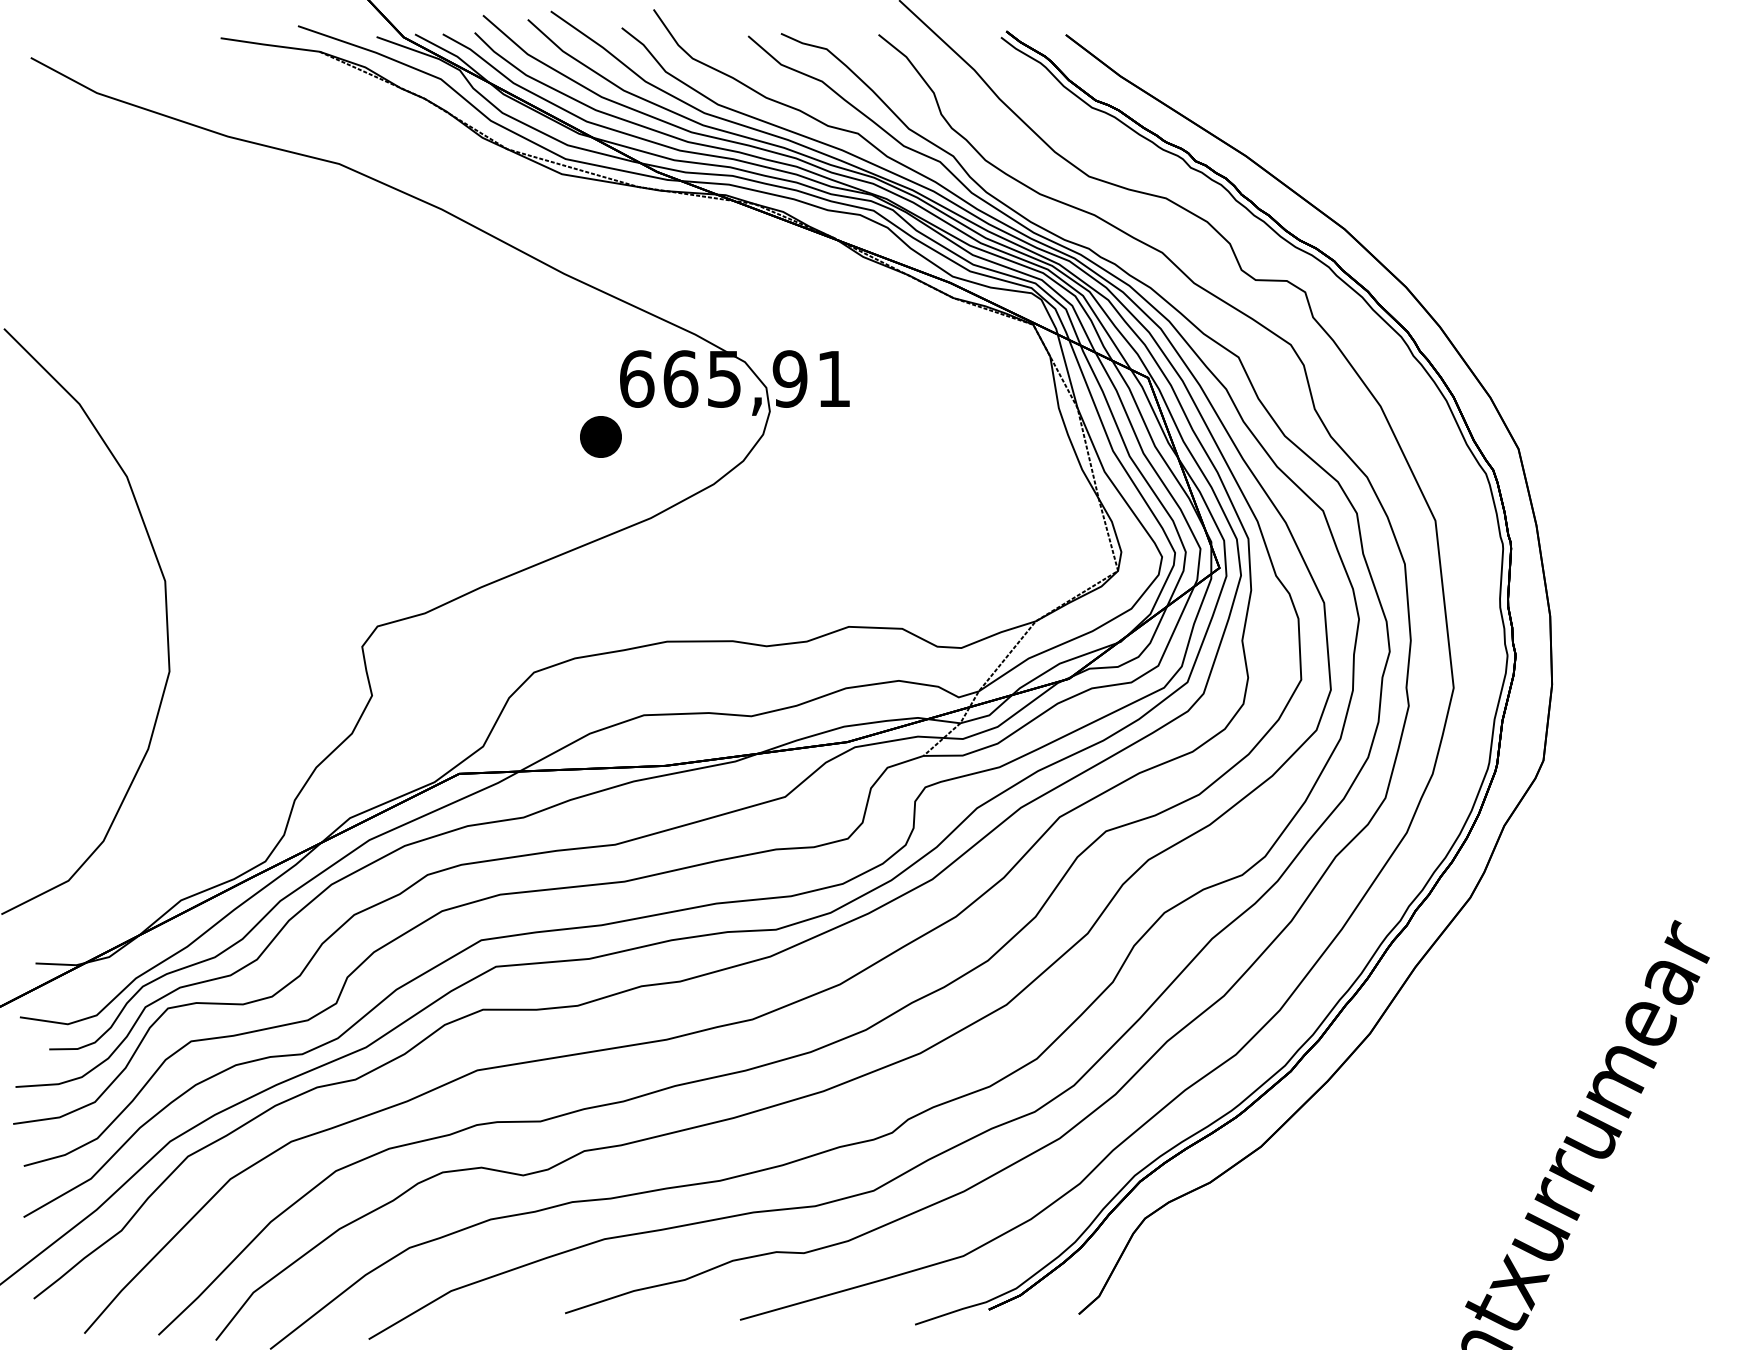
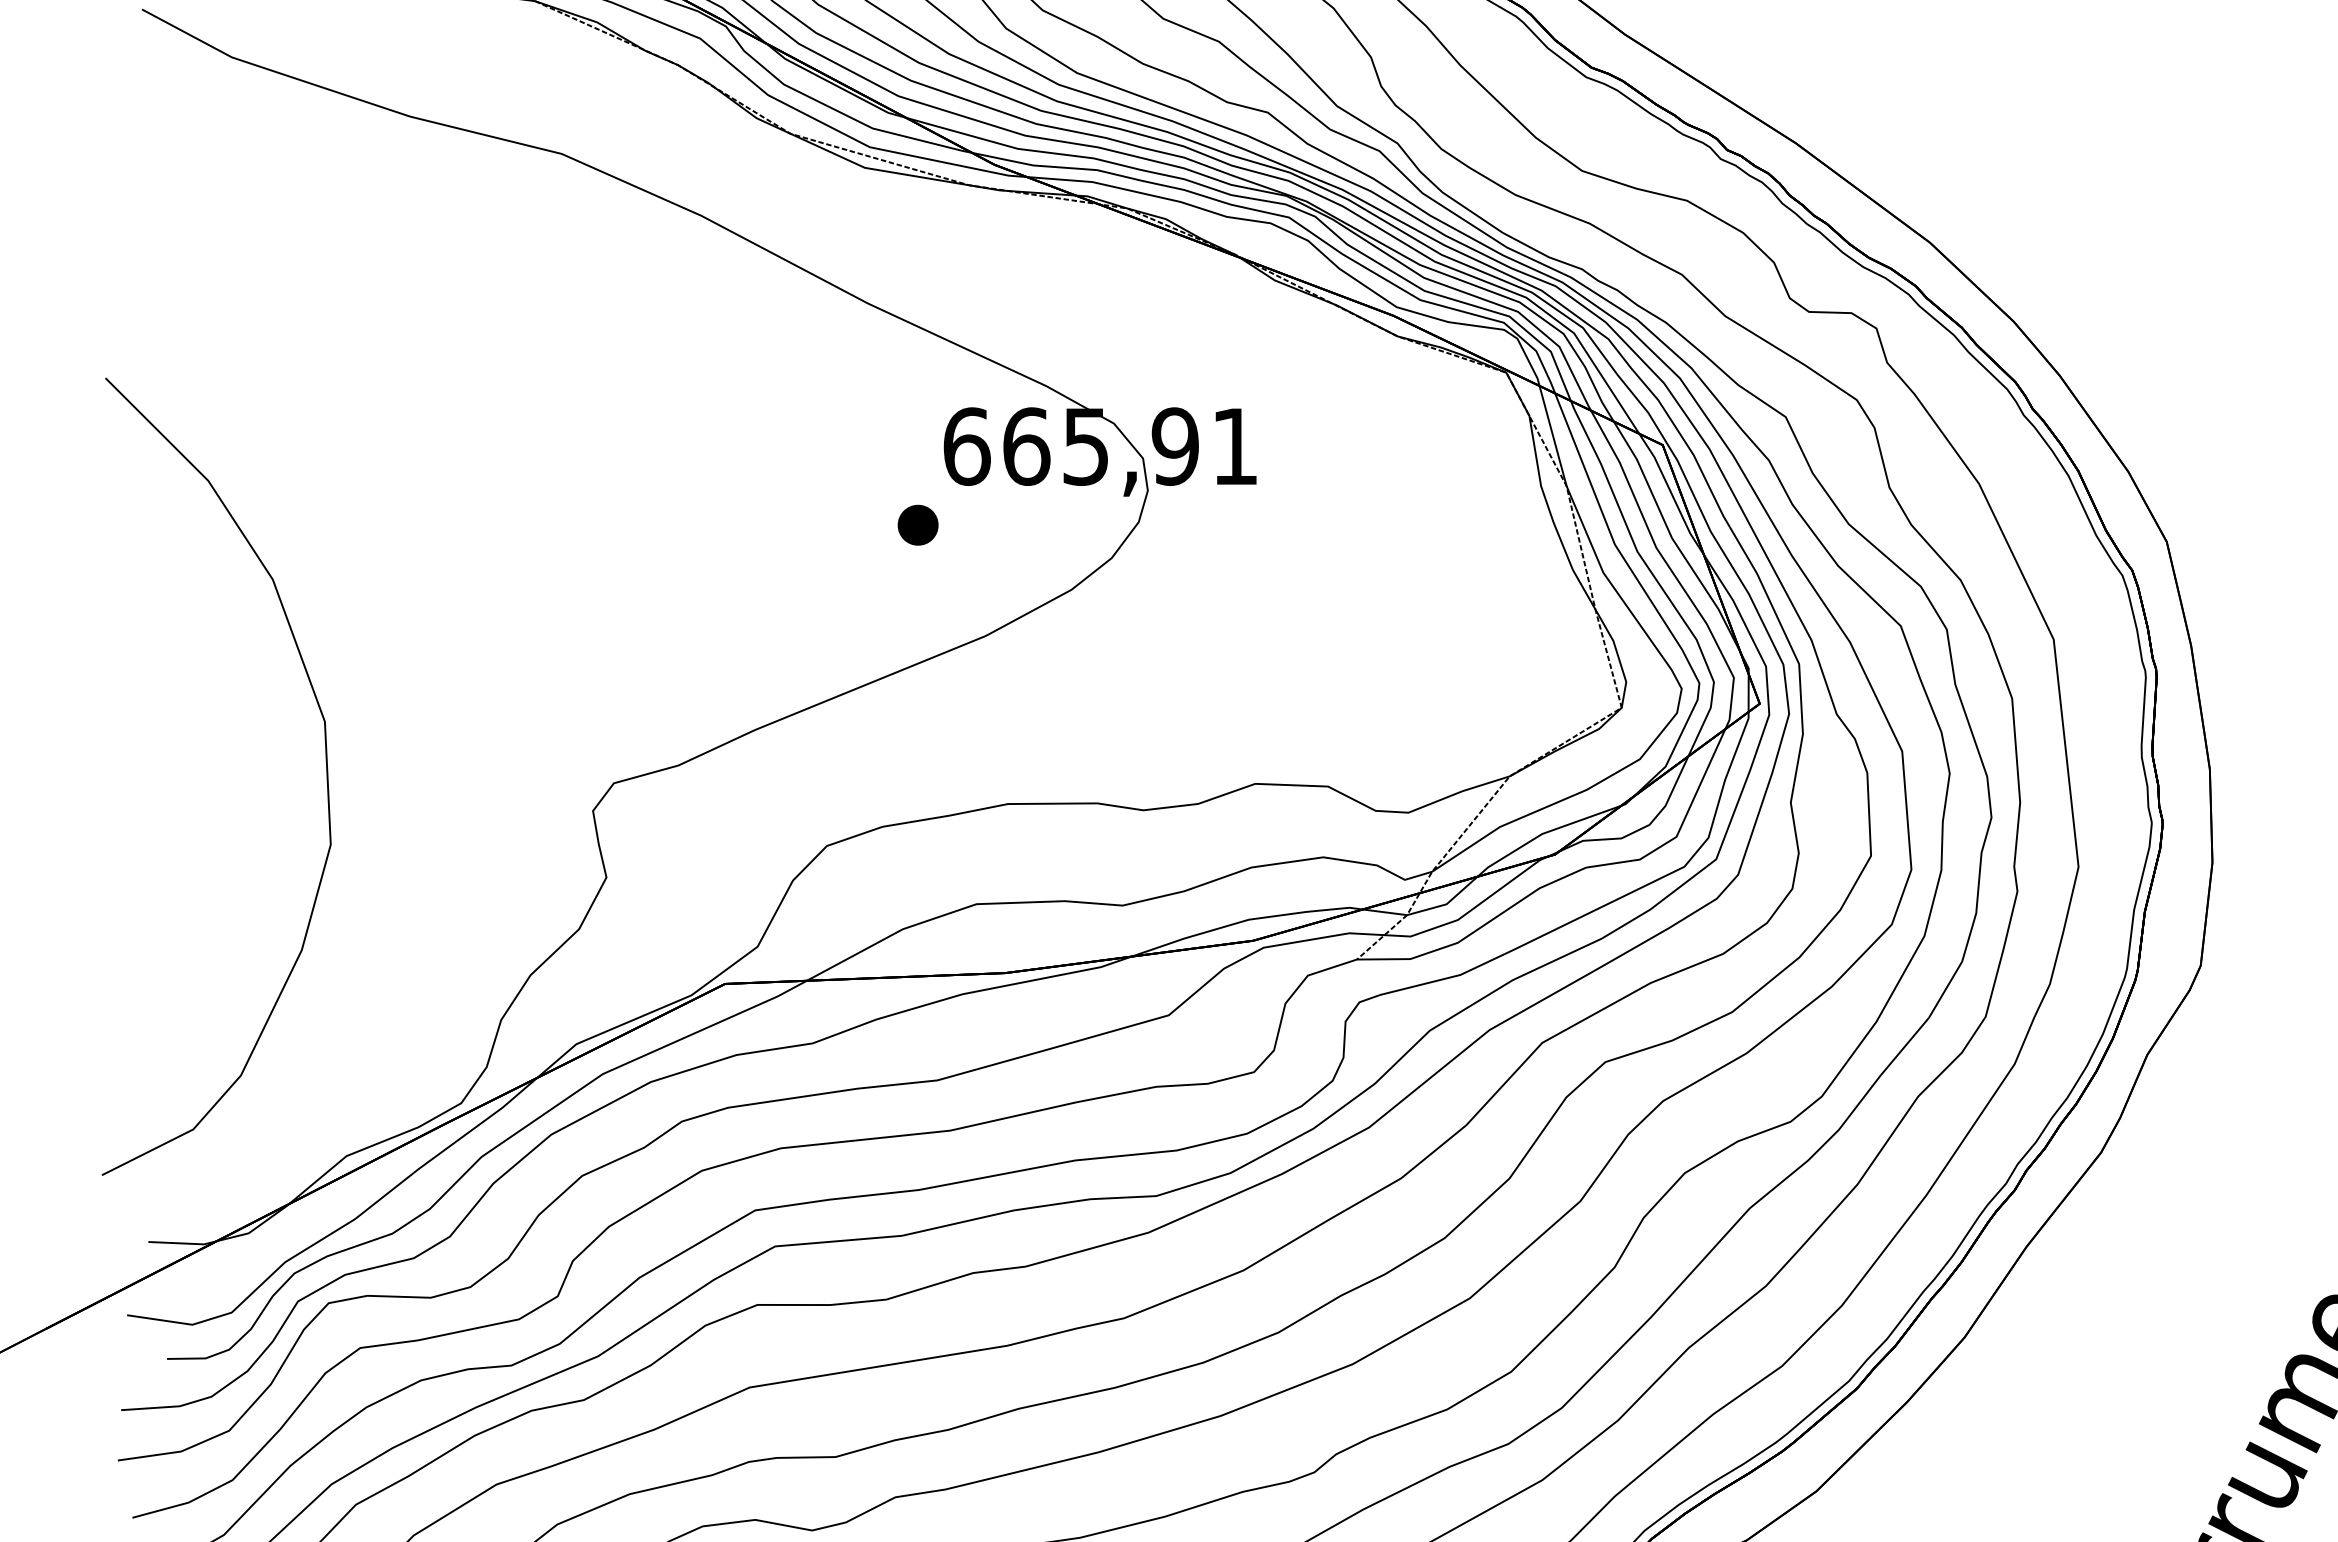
part: (601, 436) -> (918, 524), size x0.71

